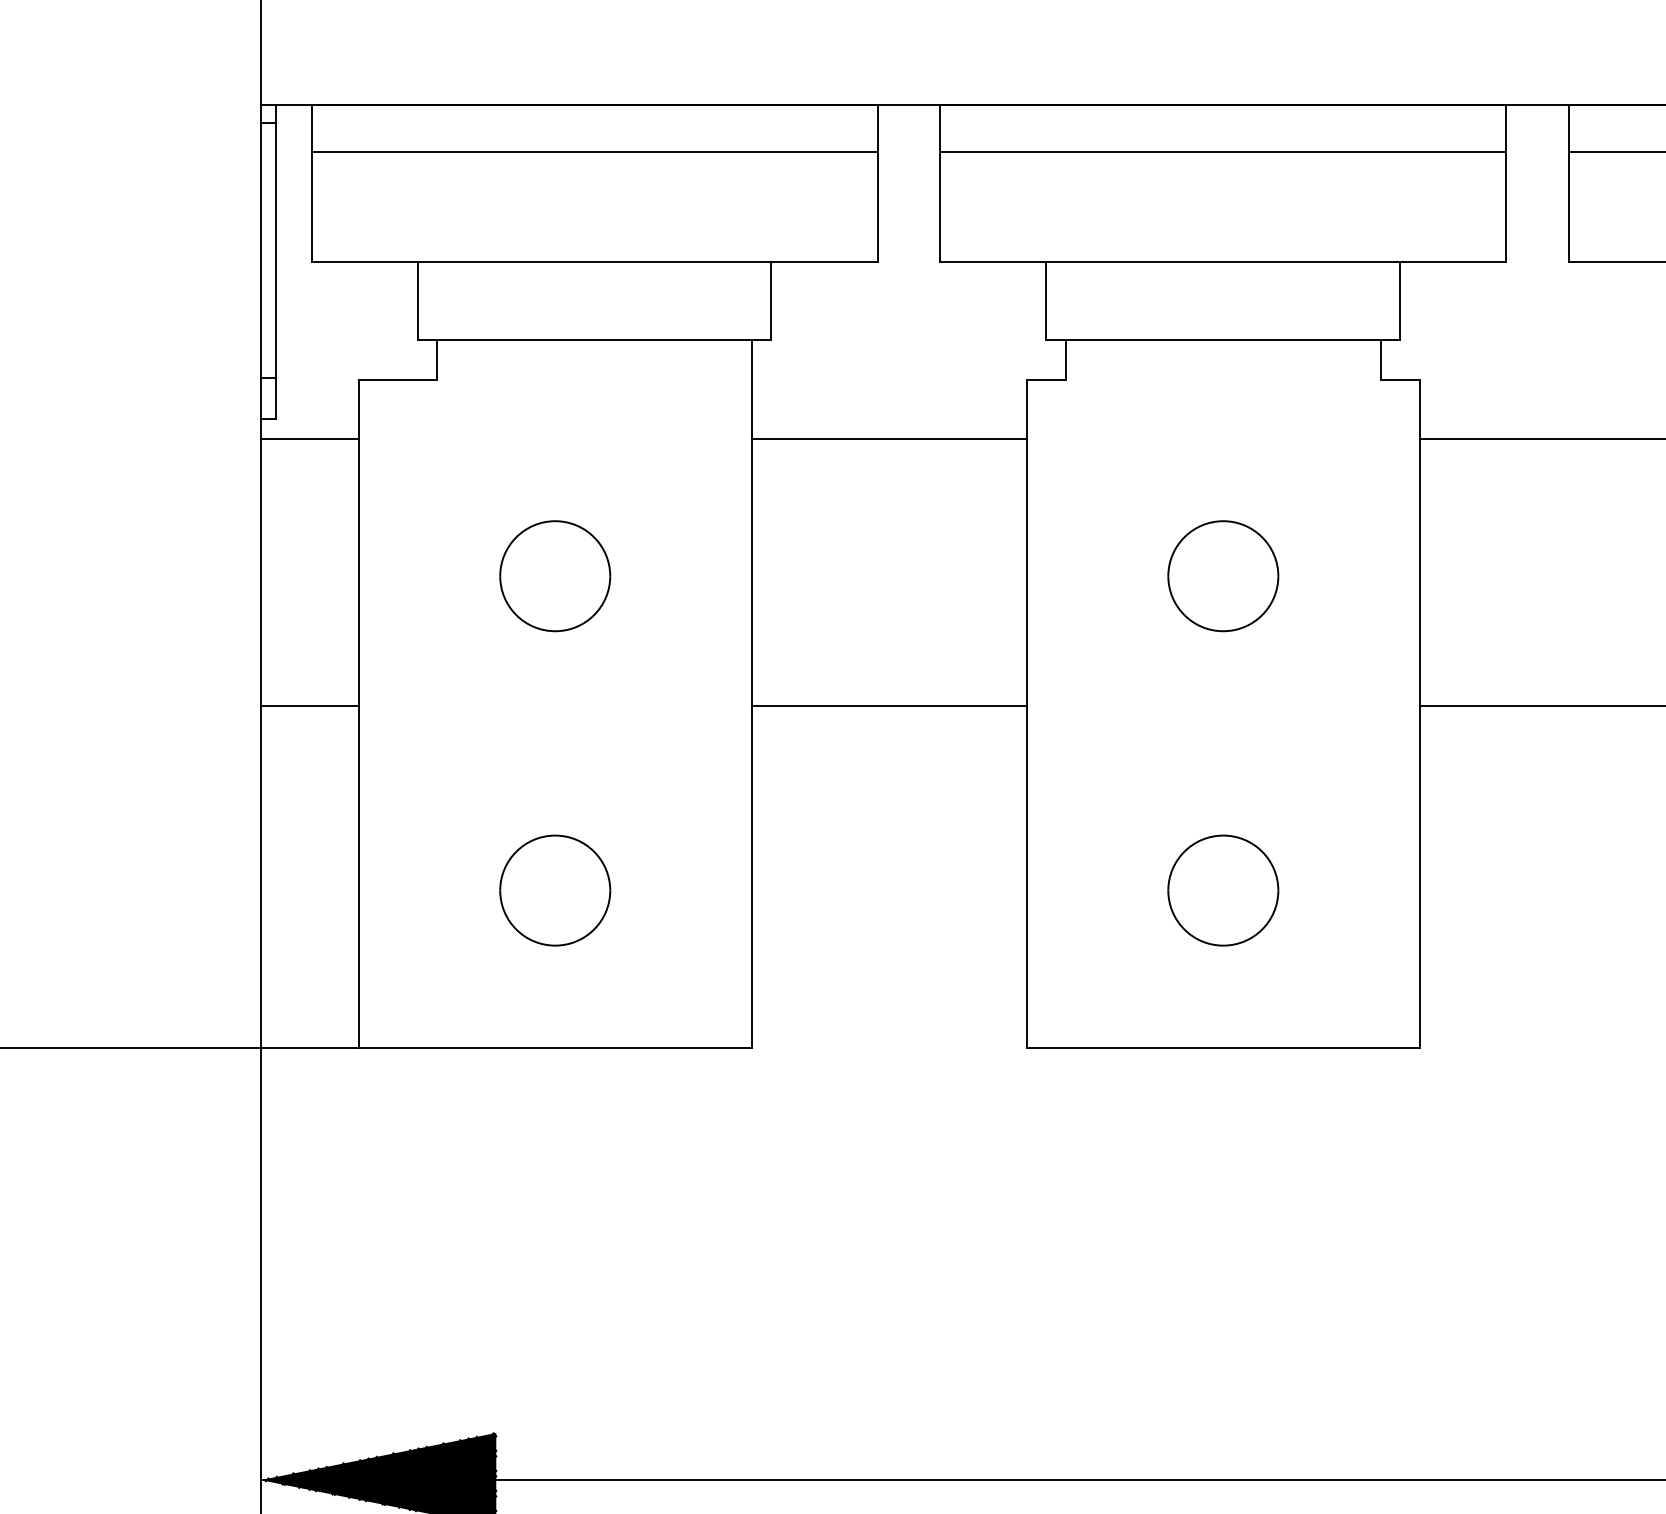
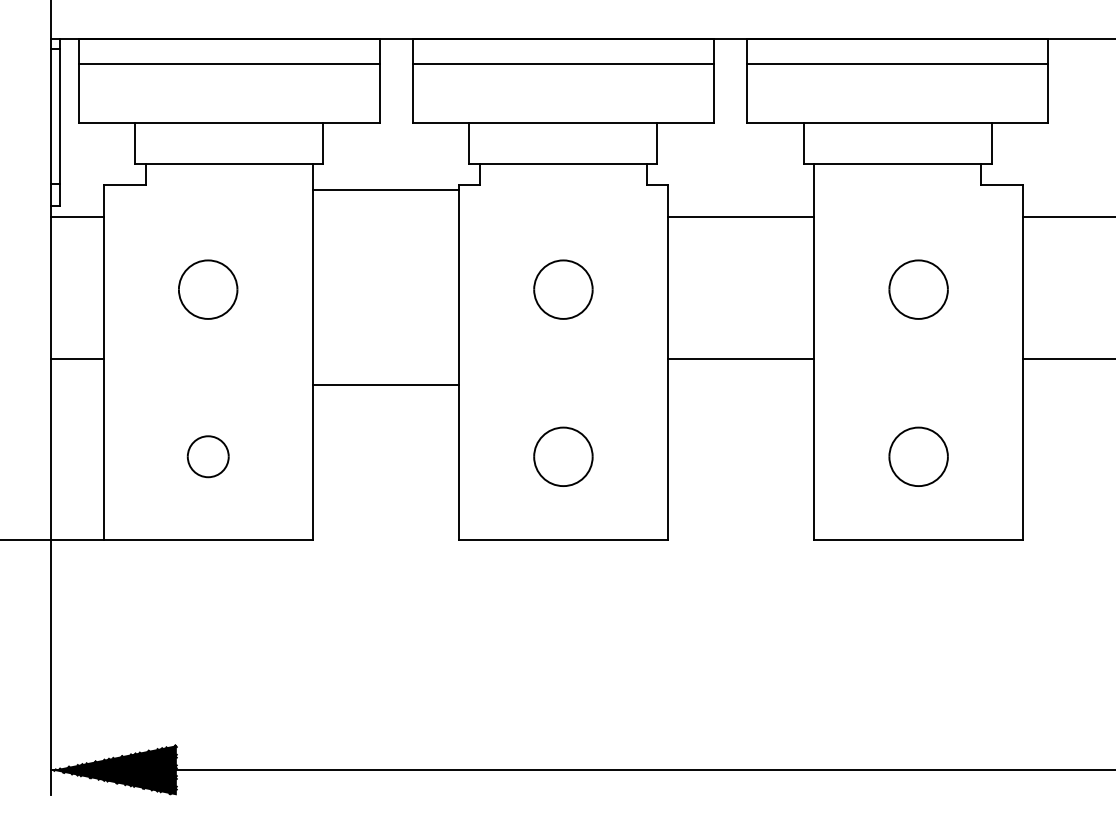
line: (888, 438) -> (385, 189), moved
line: (888, 705) -> (385, 384), moved
part: (555, 889) -> (208, 456), size x0.7

